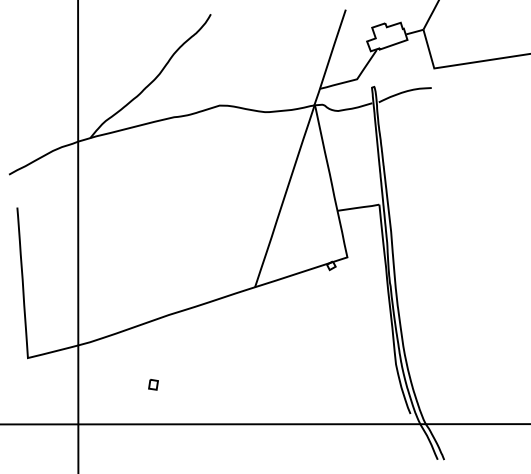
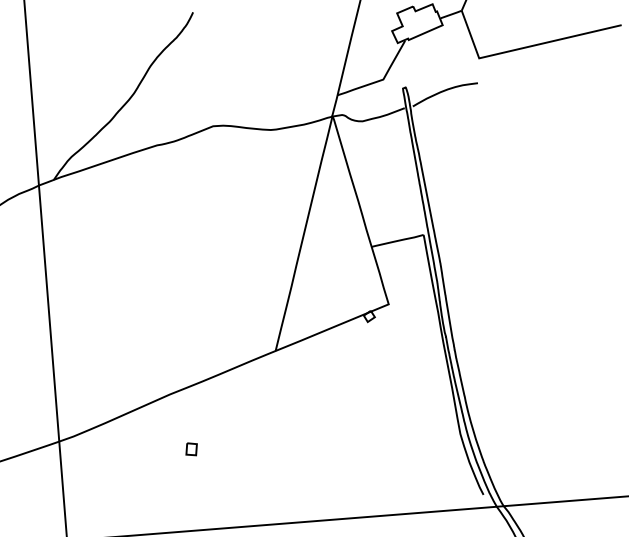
part: (153, 384) -> (191, 448), moved

